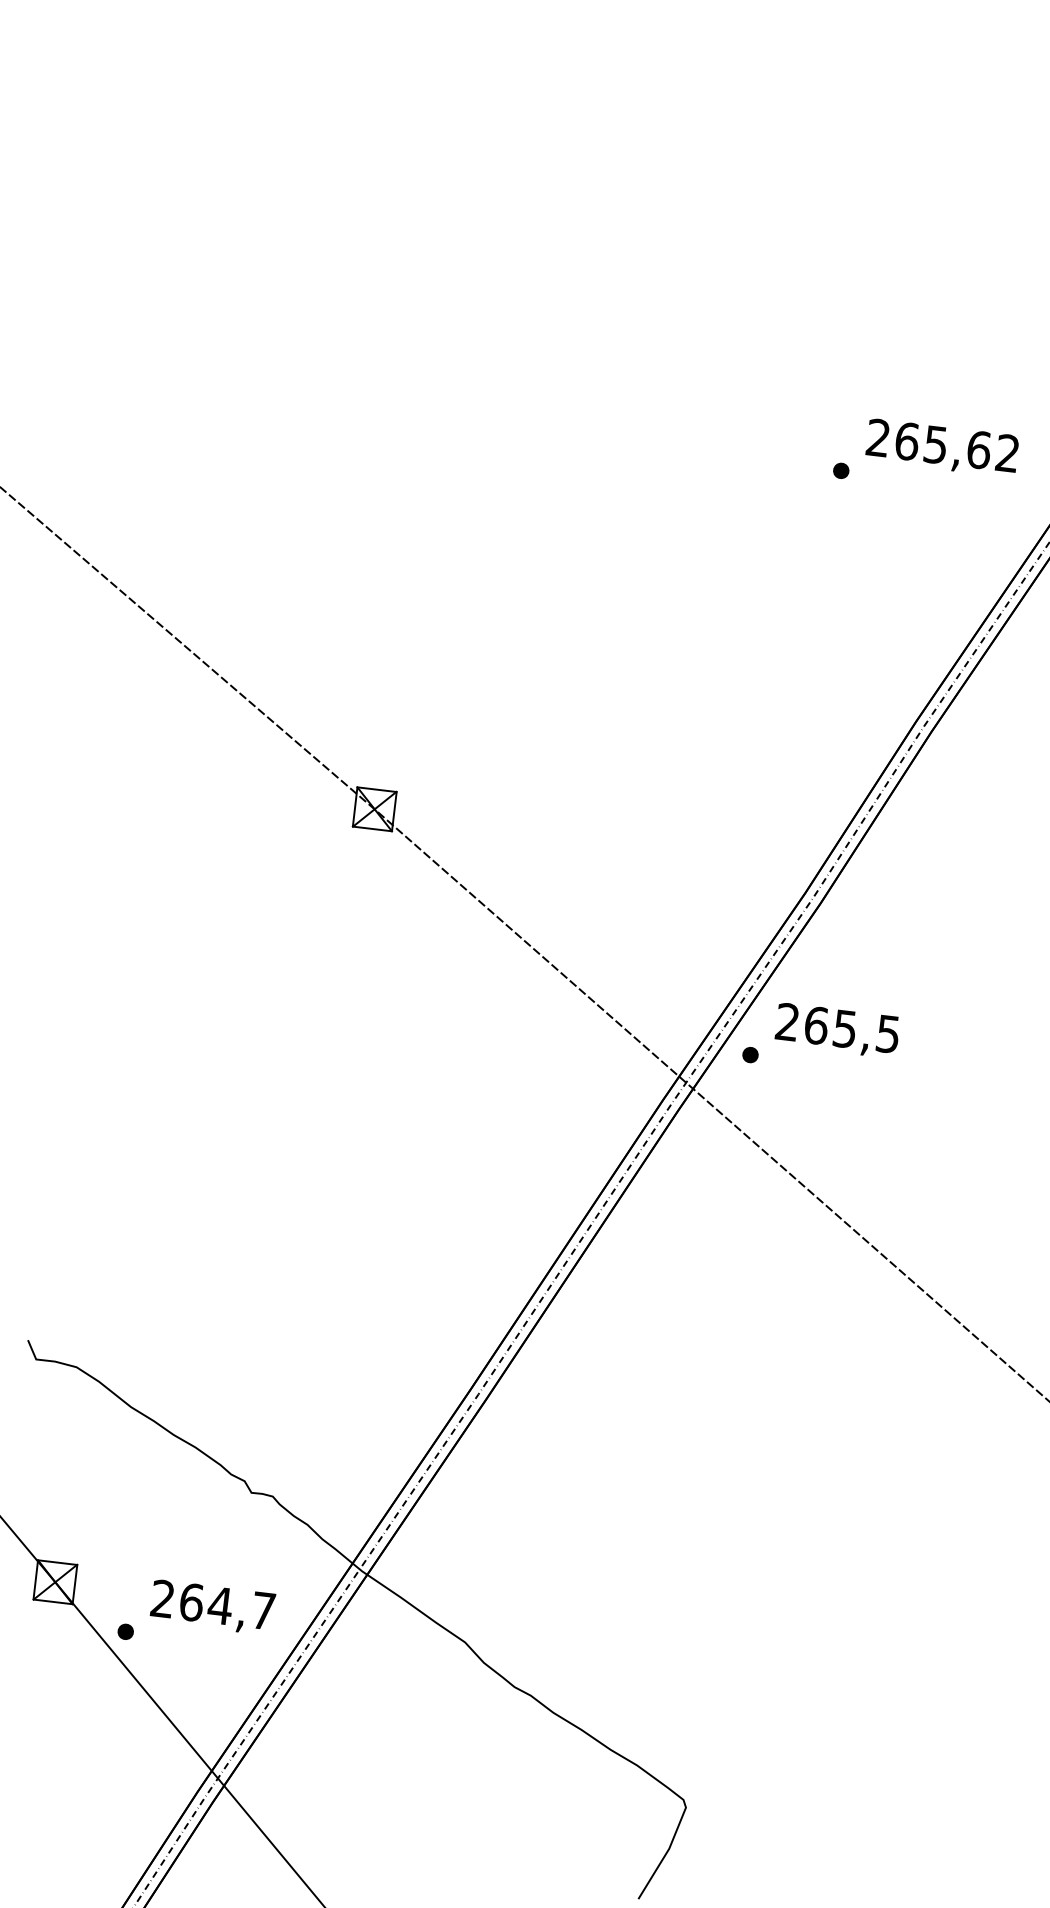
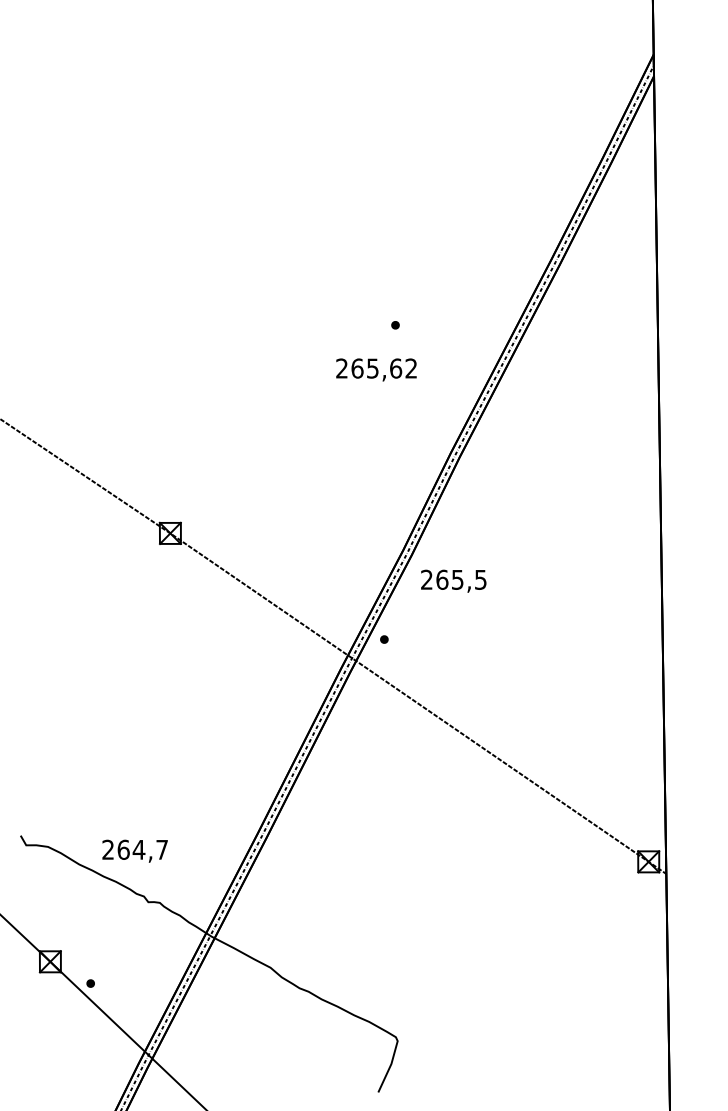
text: (942, 447) -> (376, 369), moved
text: (837, 1029) -> (453, 580), moved
text: (211, 1605) -> (134, 850), moved

